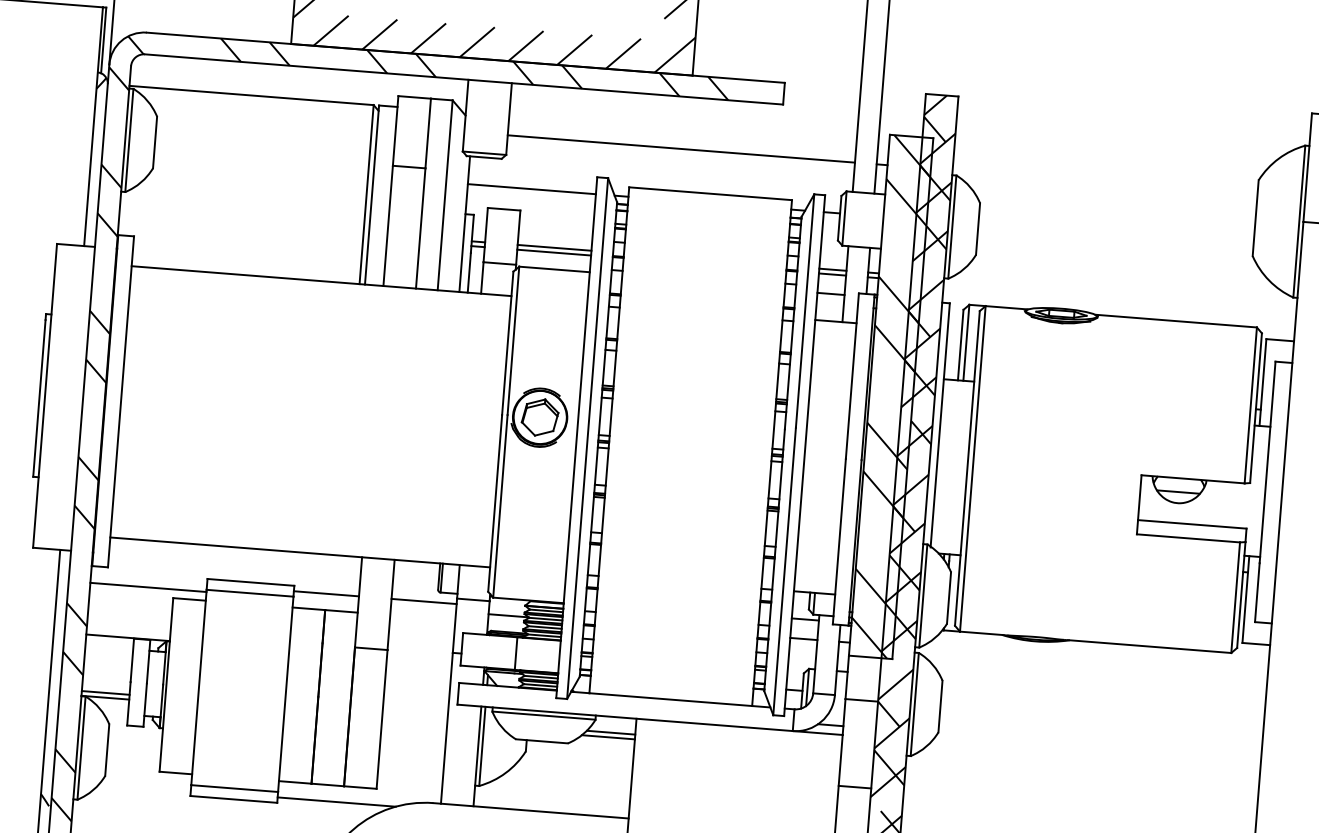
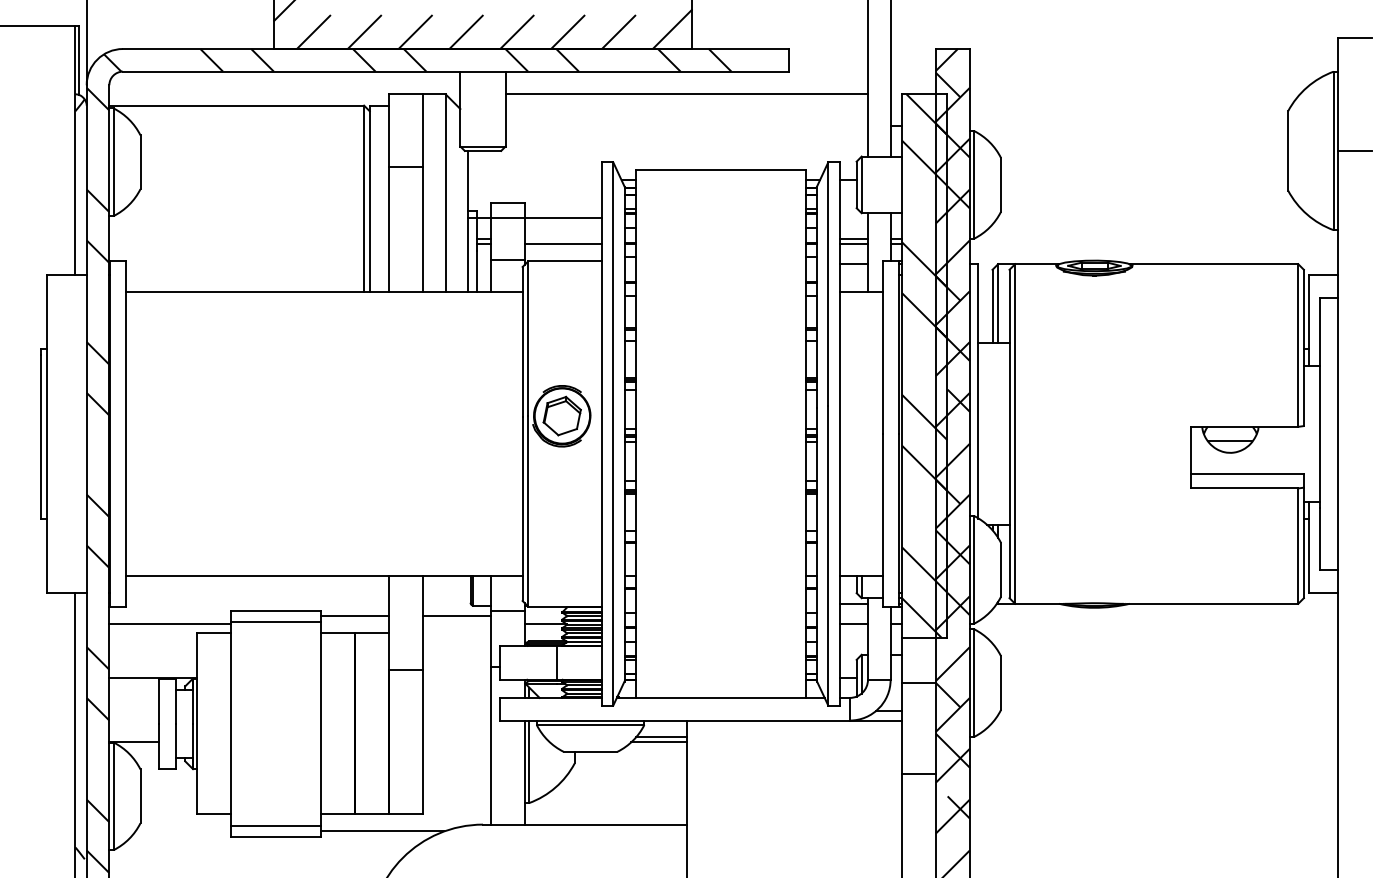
line: (681, 149) -> (686, 94), moved
line: (531, 188) -> (534, 217), moved
line: (553, 247) -> (562, 238), removed
line: (105, 693) -> (134, 737), removed

